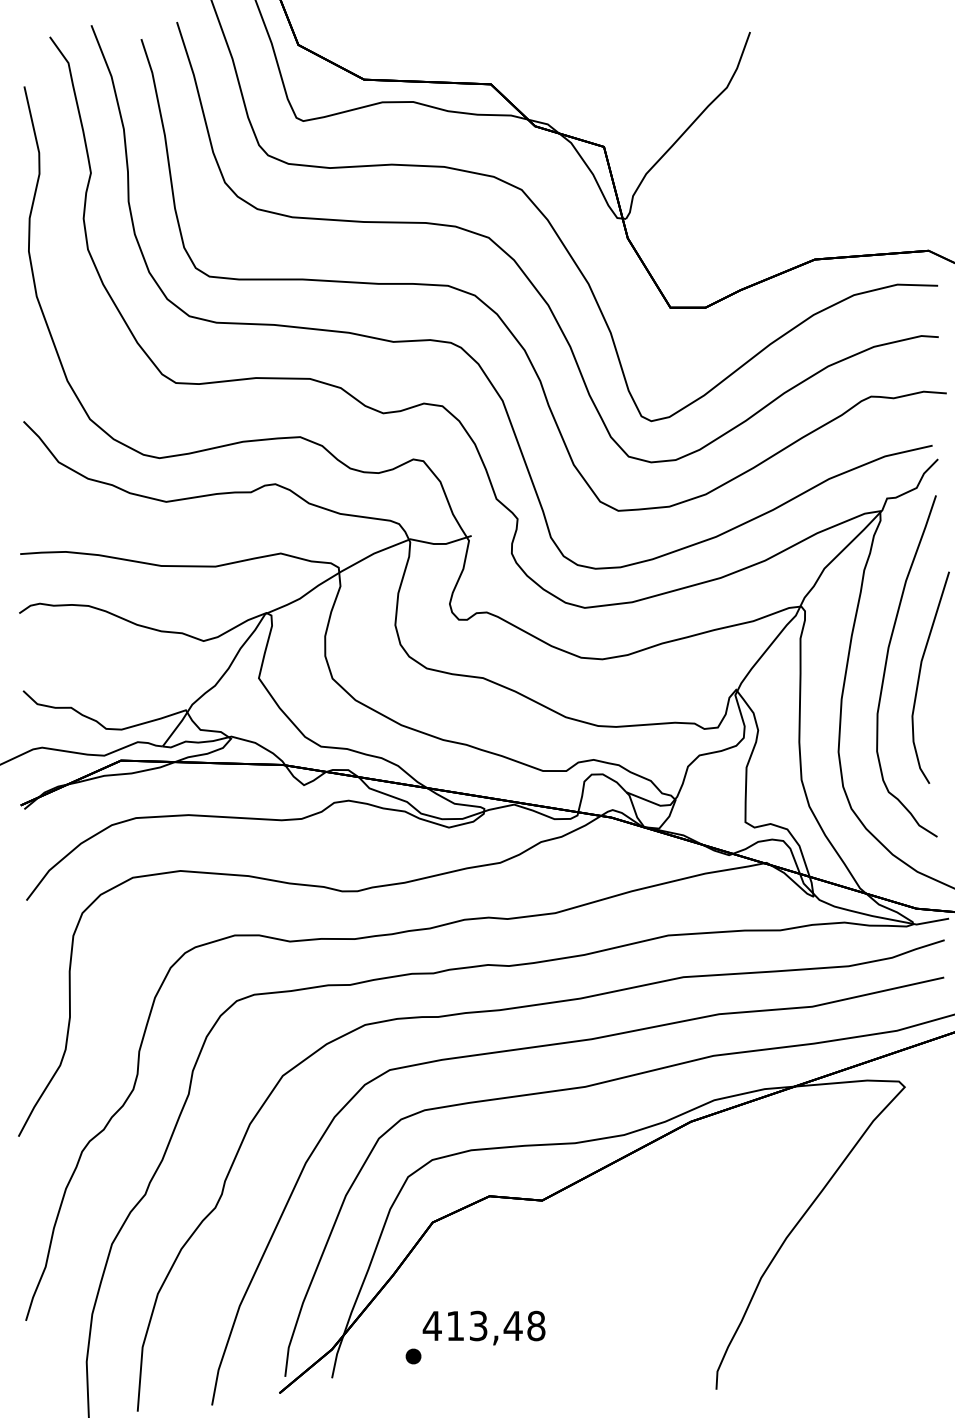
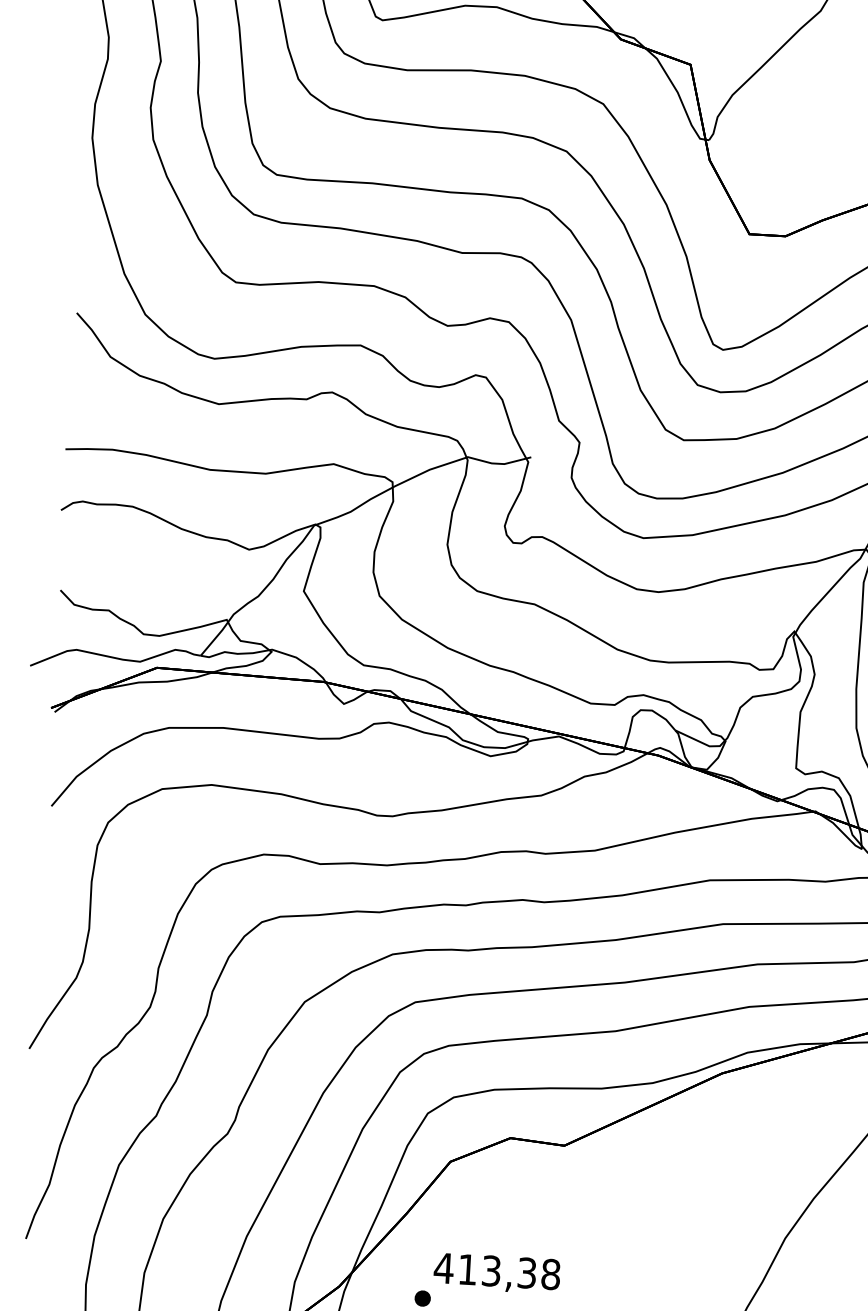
text: (512, 1325) -> (526, 1272), 413,48 -> 413,38

